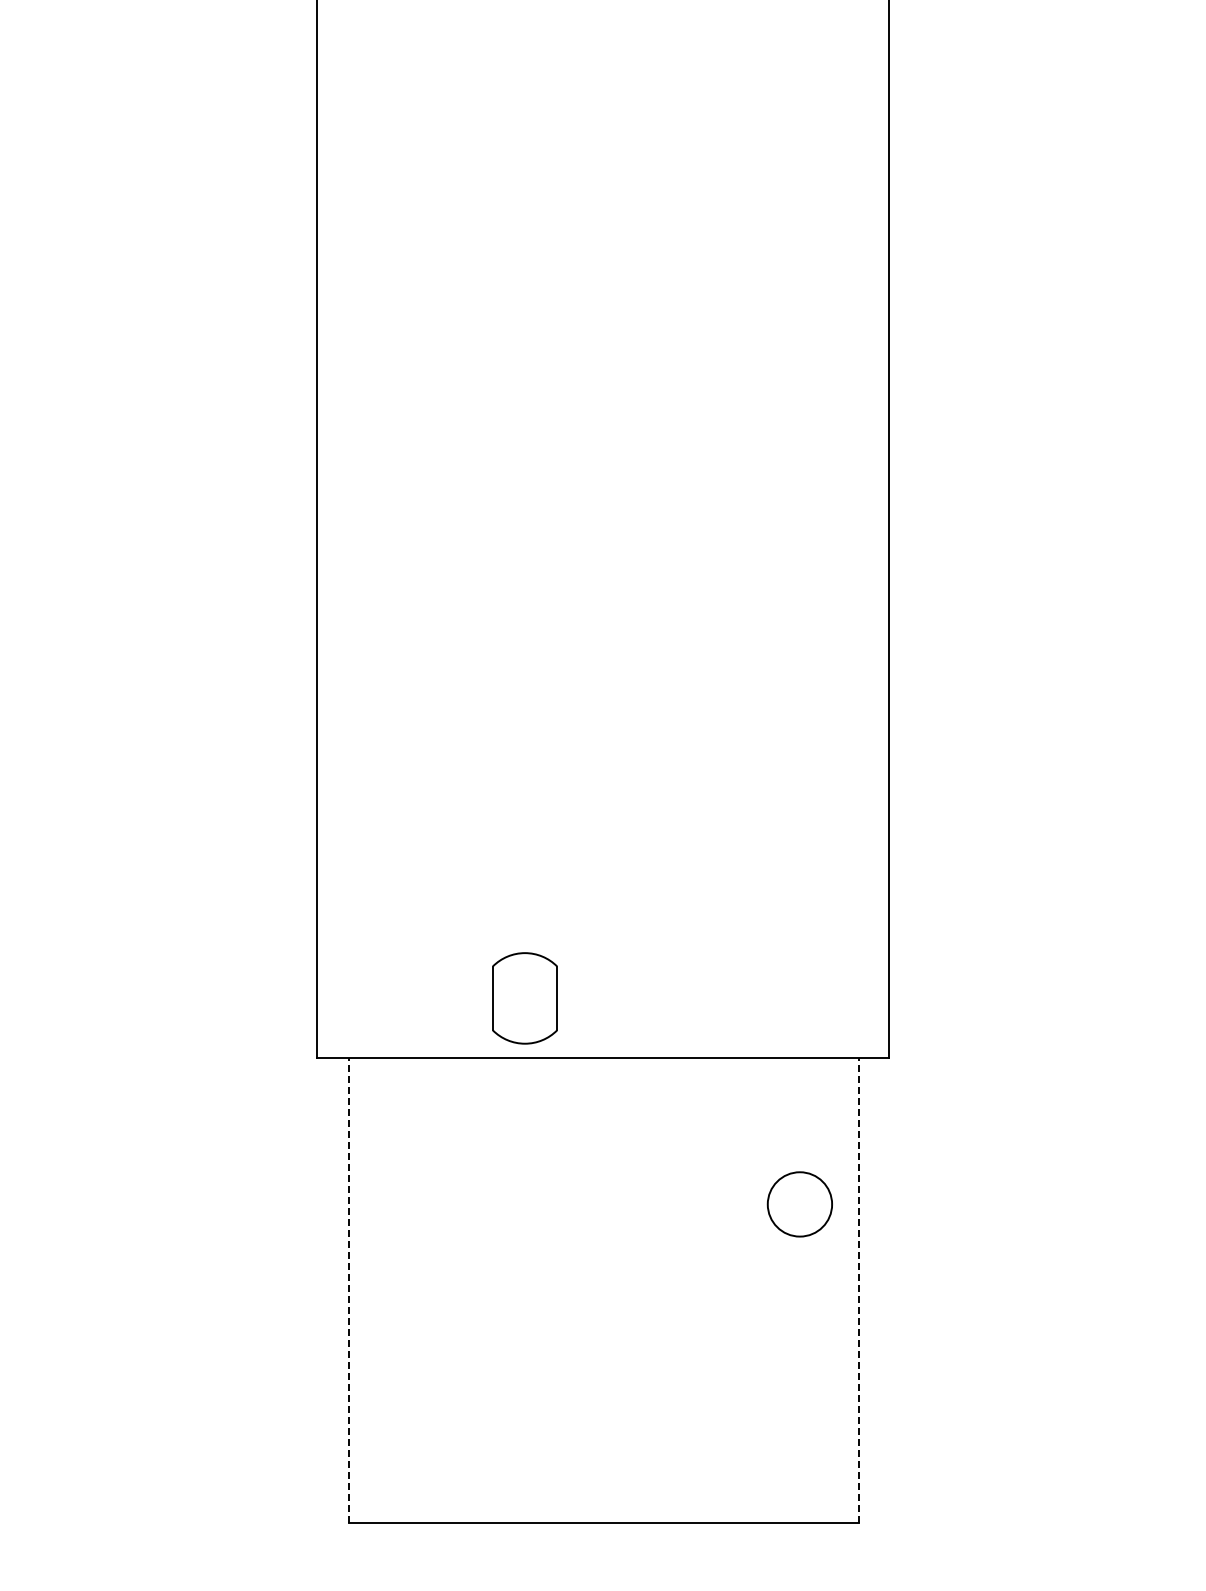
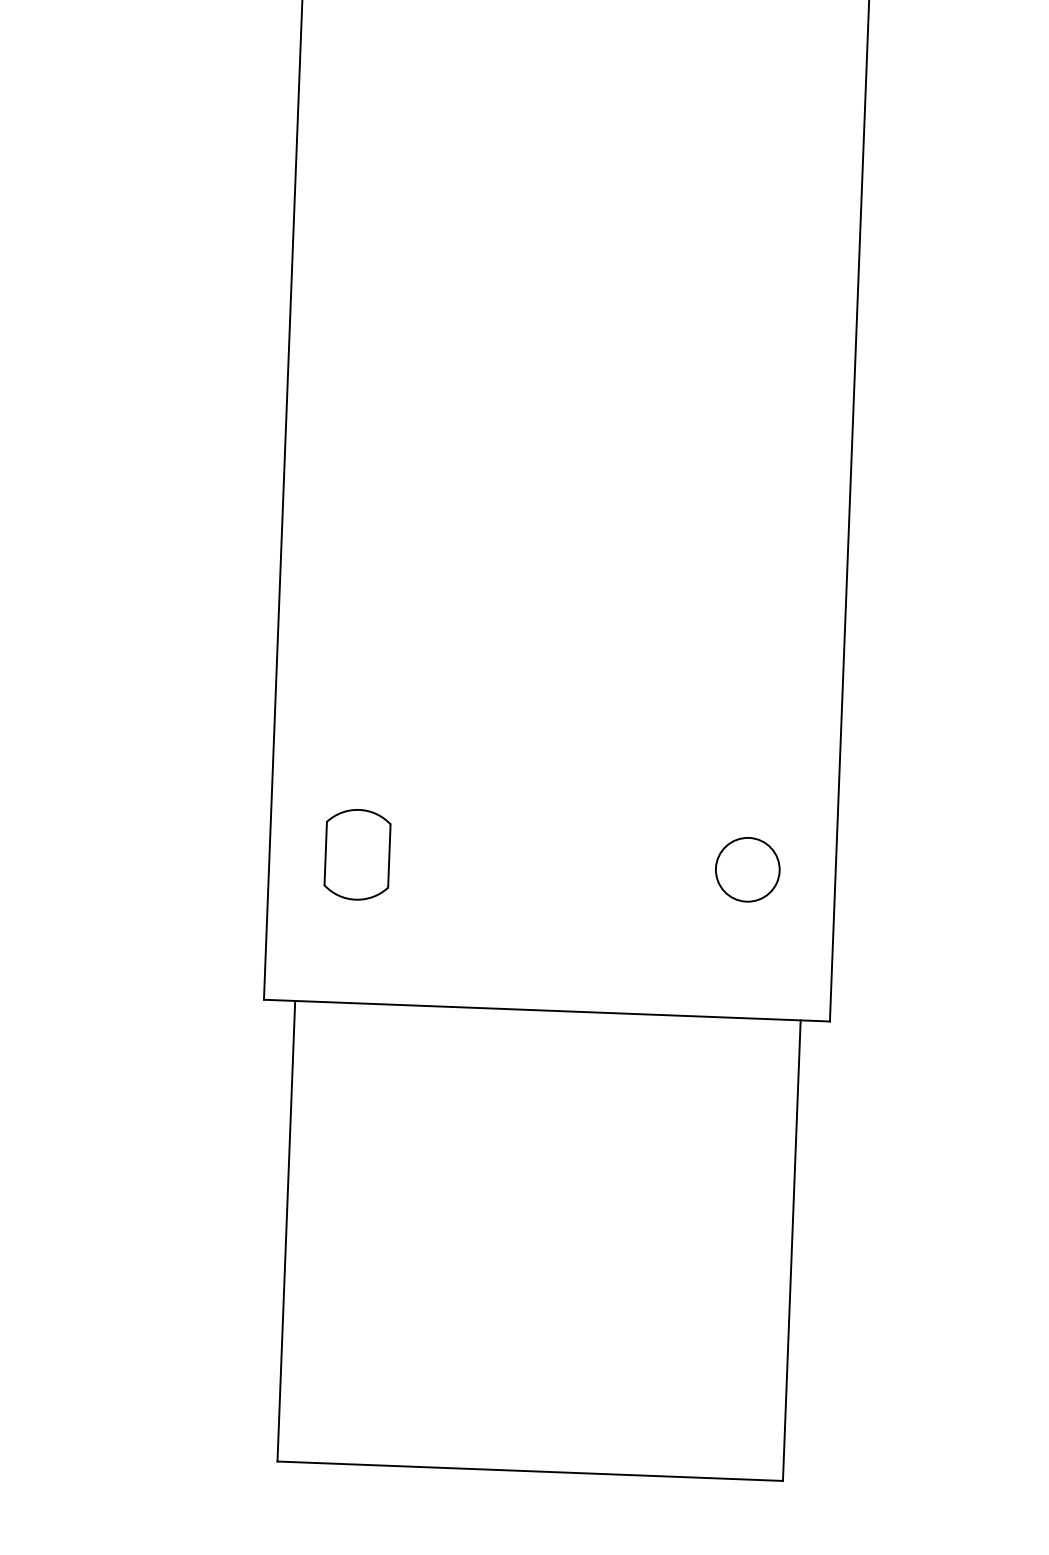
part: (524, 998) -> (356, 854), moved
circle: (799, 1204) -> (747, 869), moved
line: (348, 1290) -> (285, 1231), dashed -> solid
line: (859, 1290) -> (792, 1250), dashed -> solid

